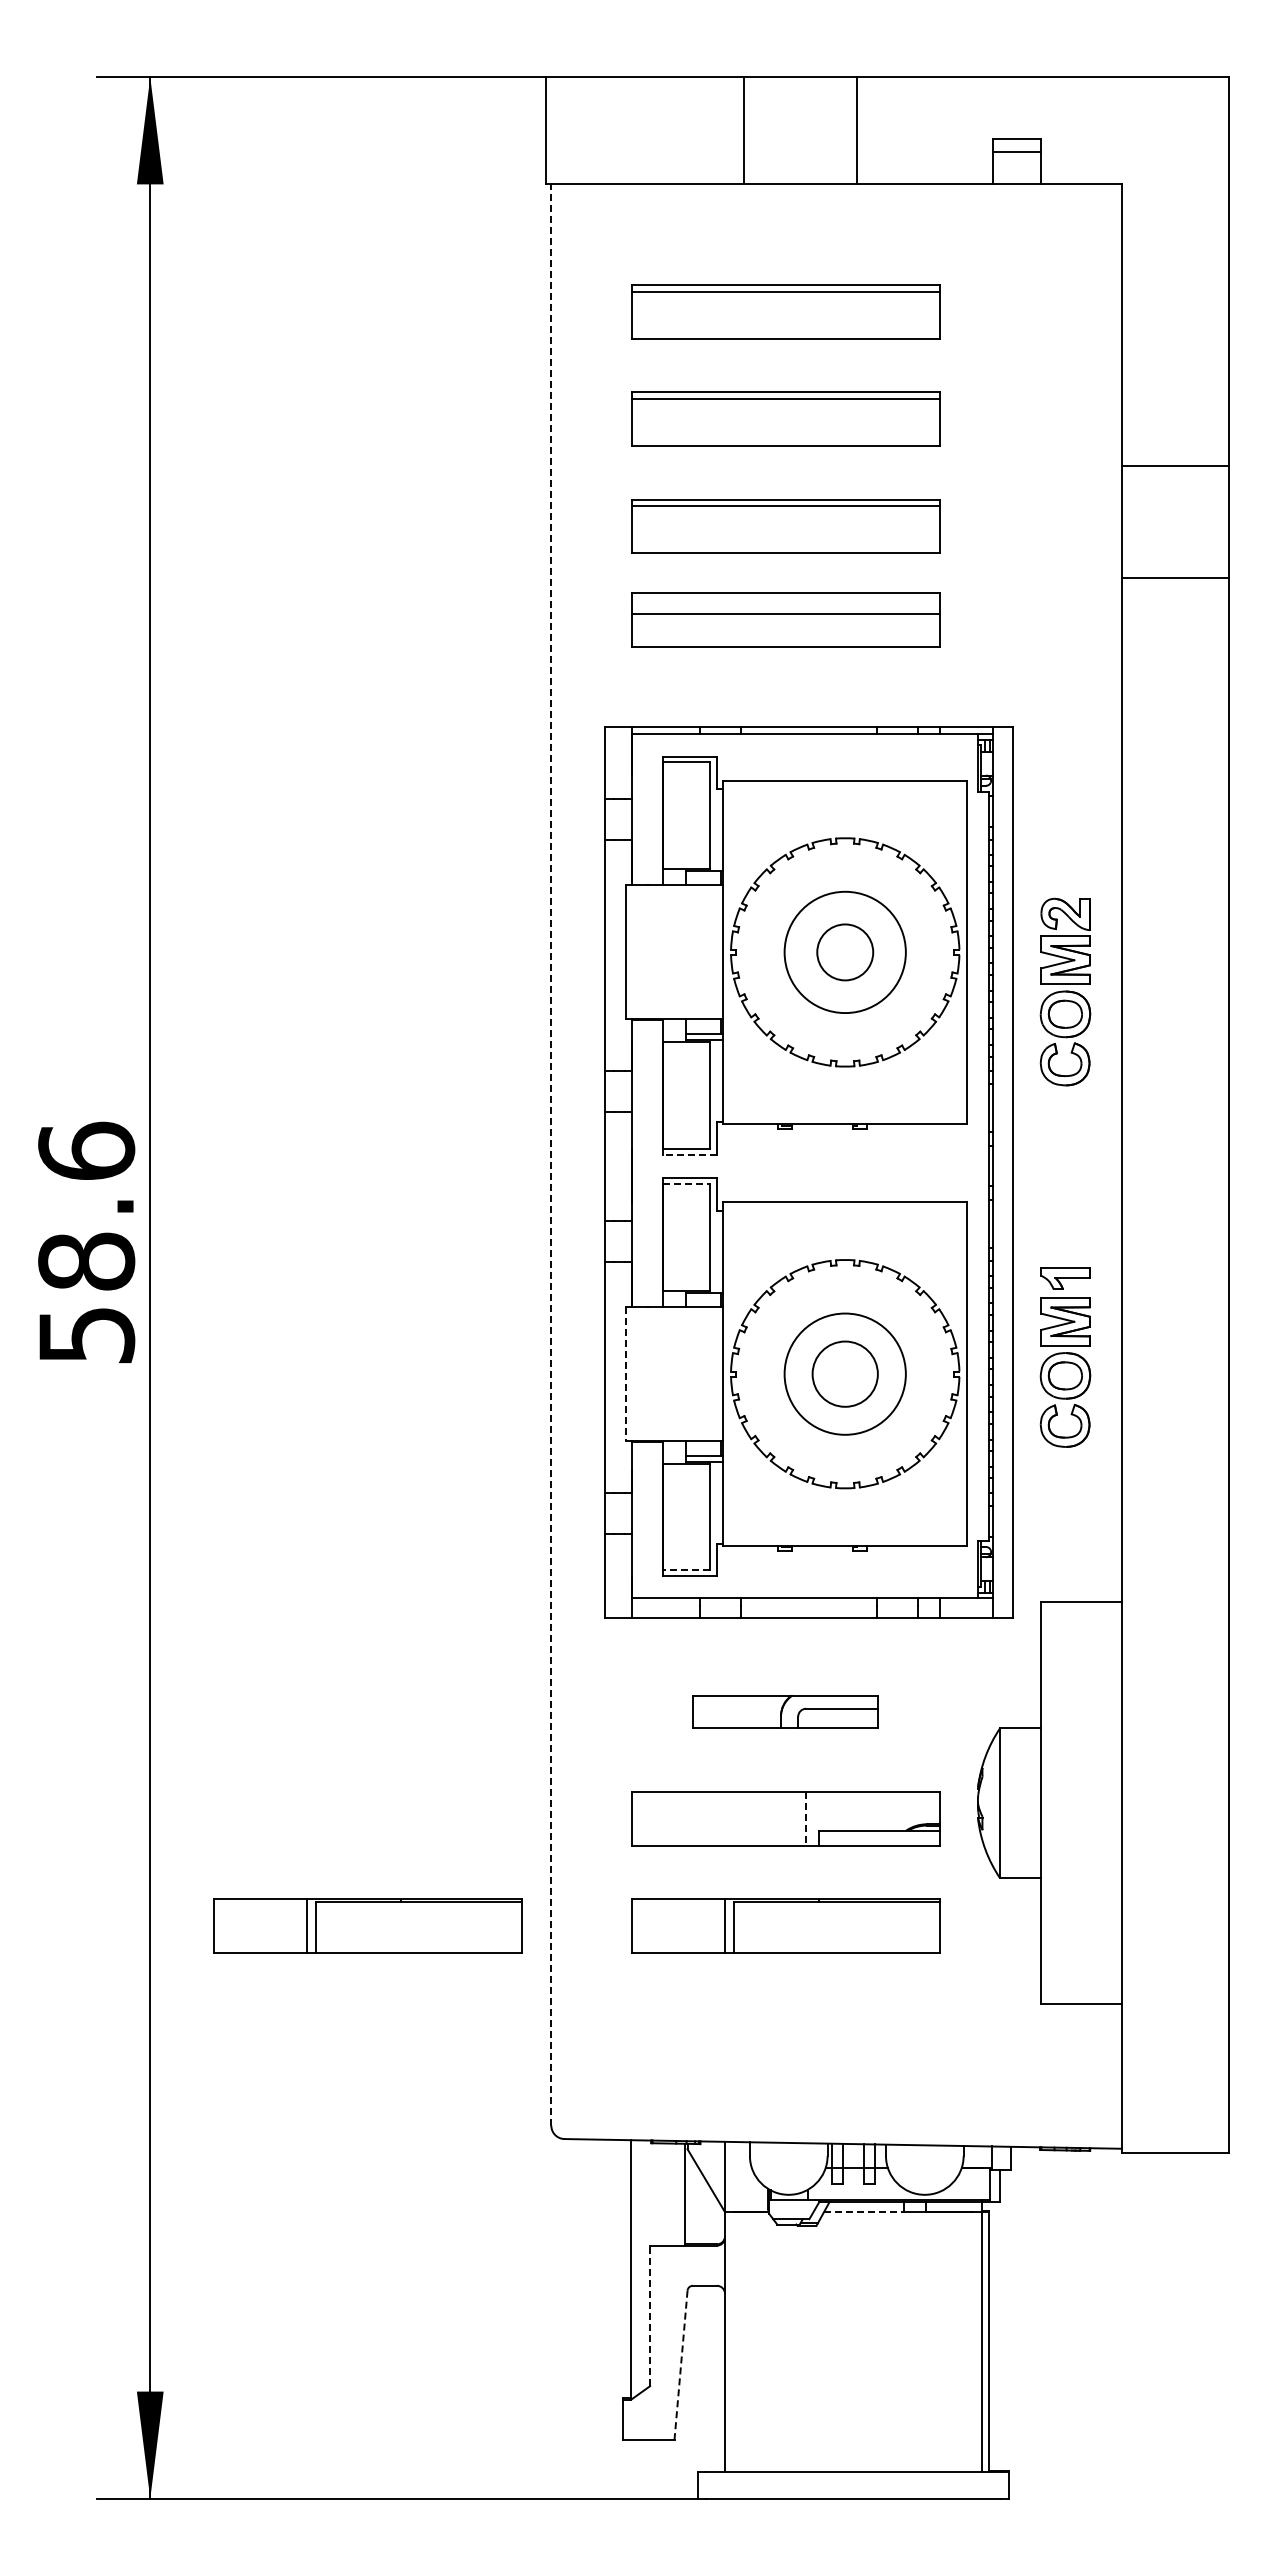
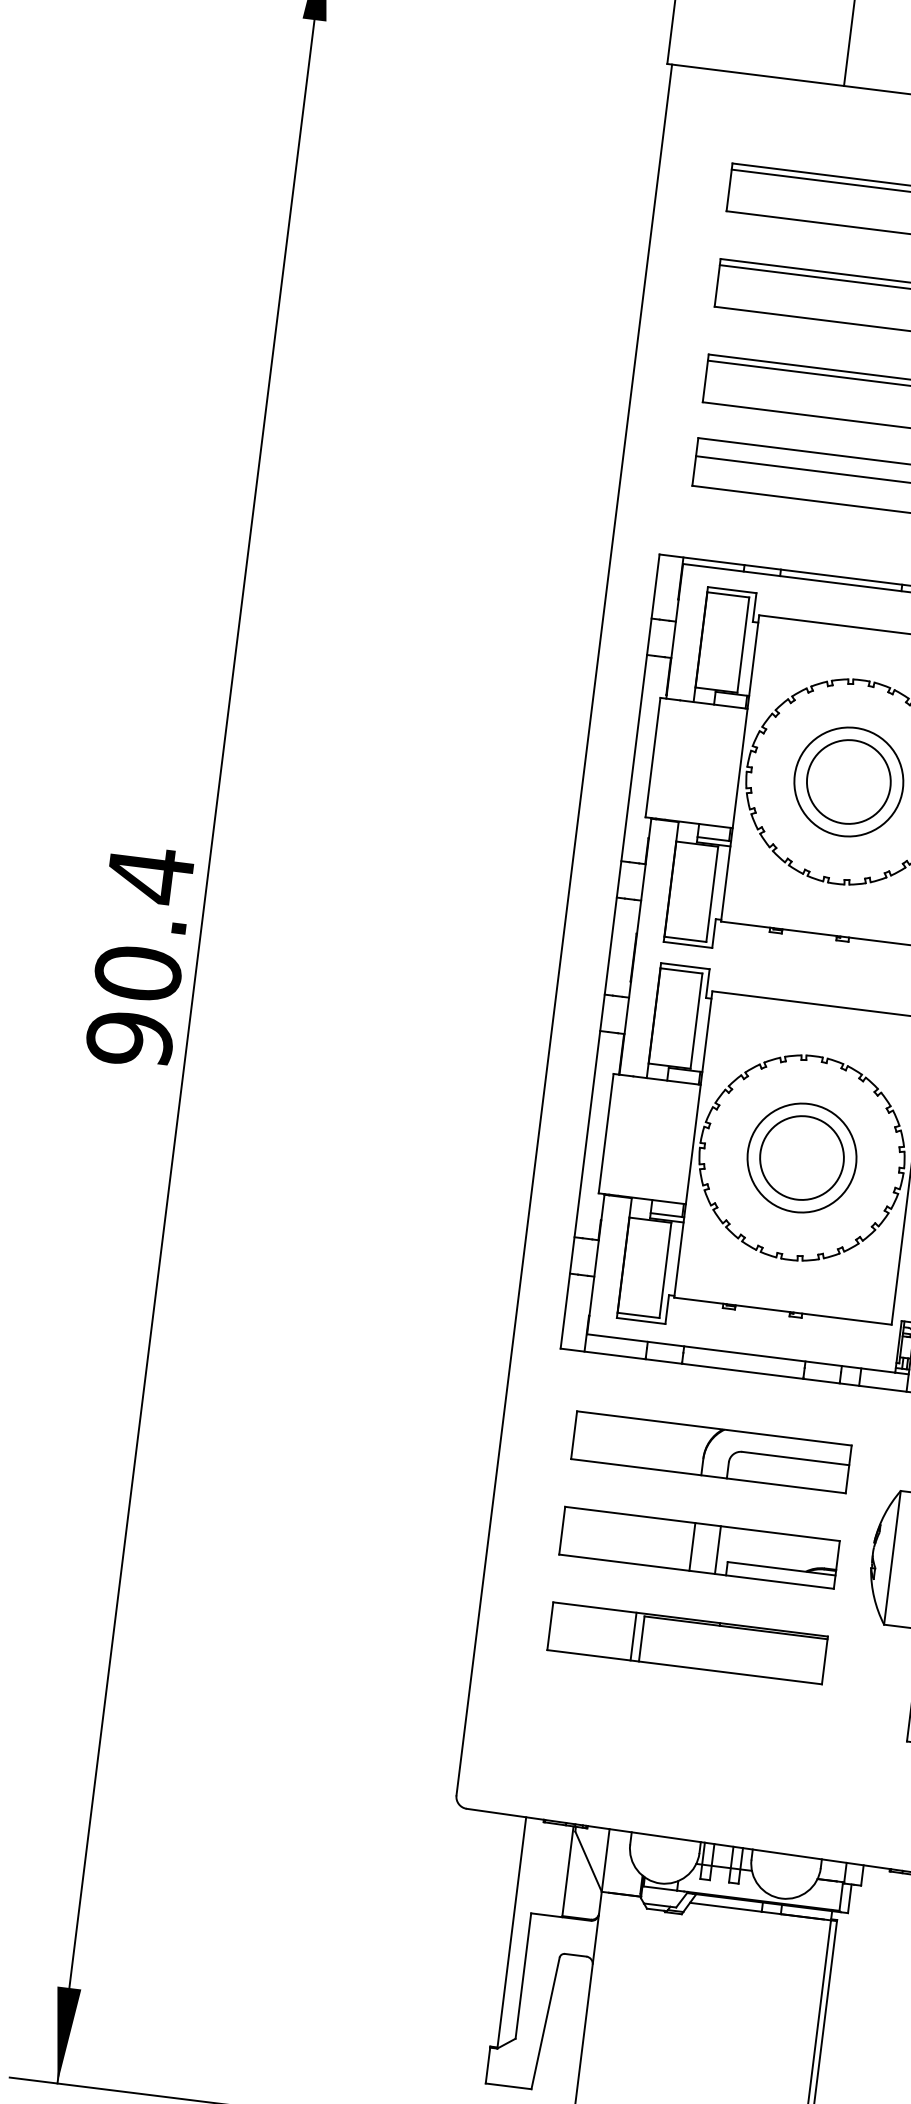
circle: (844, 952) -> (848, 781), size x1.67
line: (689, 1154) -> (687, 944), dashed -> solid
line: (551, 1155) -> (564, 930), dashed -> solid
line: (686, 1184) -> (681, 971), dashed -> solid
text: (86, 1242) -> (140, 956), 58.6 -> 90.4
circle: (844, 1373) -> (801, 1157), size x1.43
line: (625, 1374) -> (606, 1133), dashed -> solid
line: (685, 1570) -> (637, 1315), dashed -> solid
part: (785, 1711) -> (711, 1452), size x1.67
line: (777, 1818) -> (692, 1546), added
line: (806, 1818) -> (718, 1549), dashed -> solid
part: (367, 1925) -> (314, 1596), removed
line: (864, 2212) -> (726, 1907), dashed -> solid
line: (650, 2315) -> (523, 1975), dashed -> solid
line: (681, 2365) -> (545, 2023), dashed -> solid

